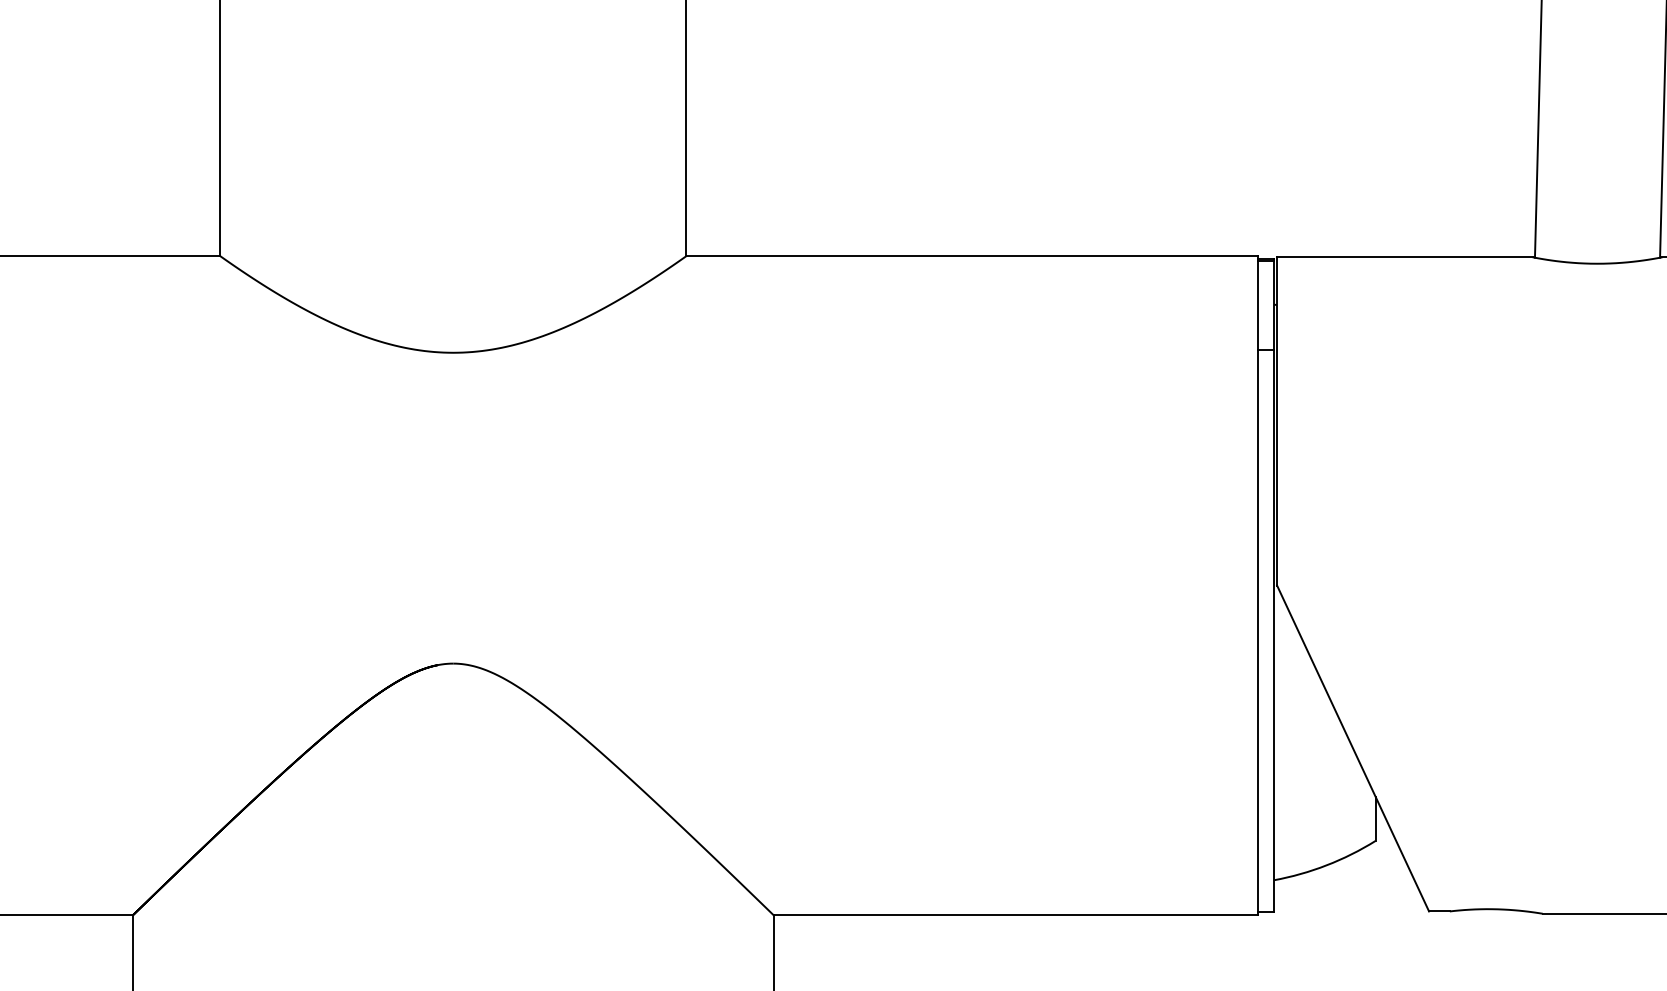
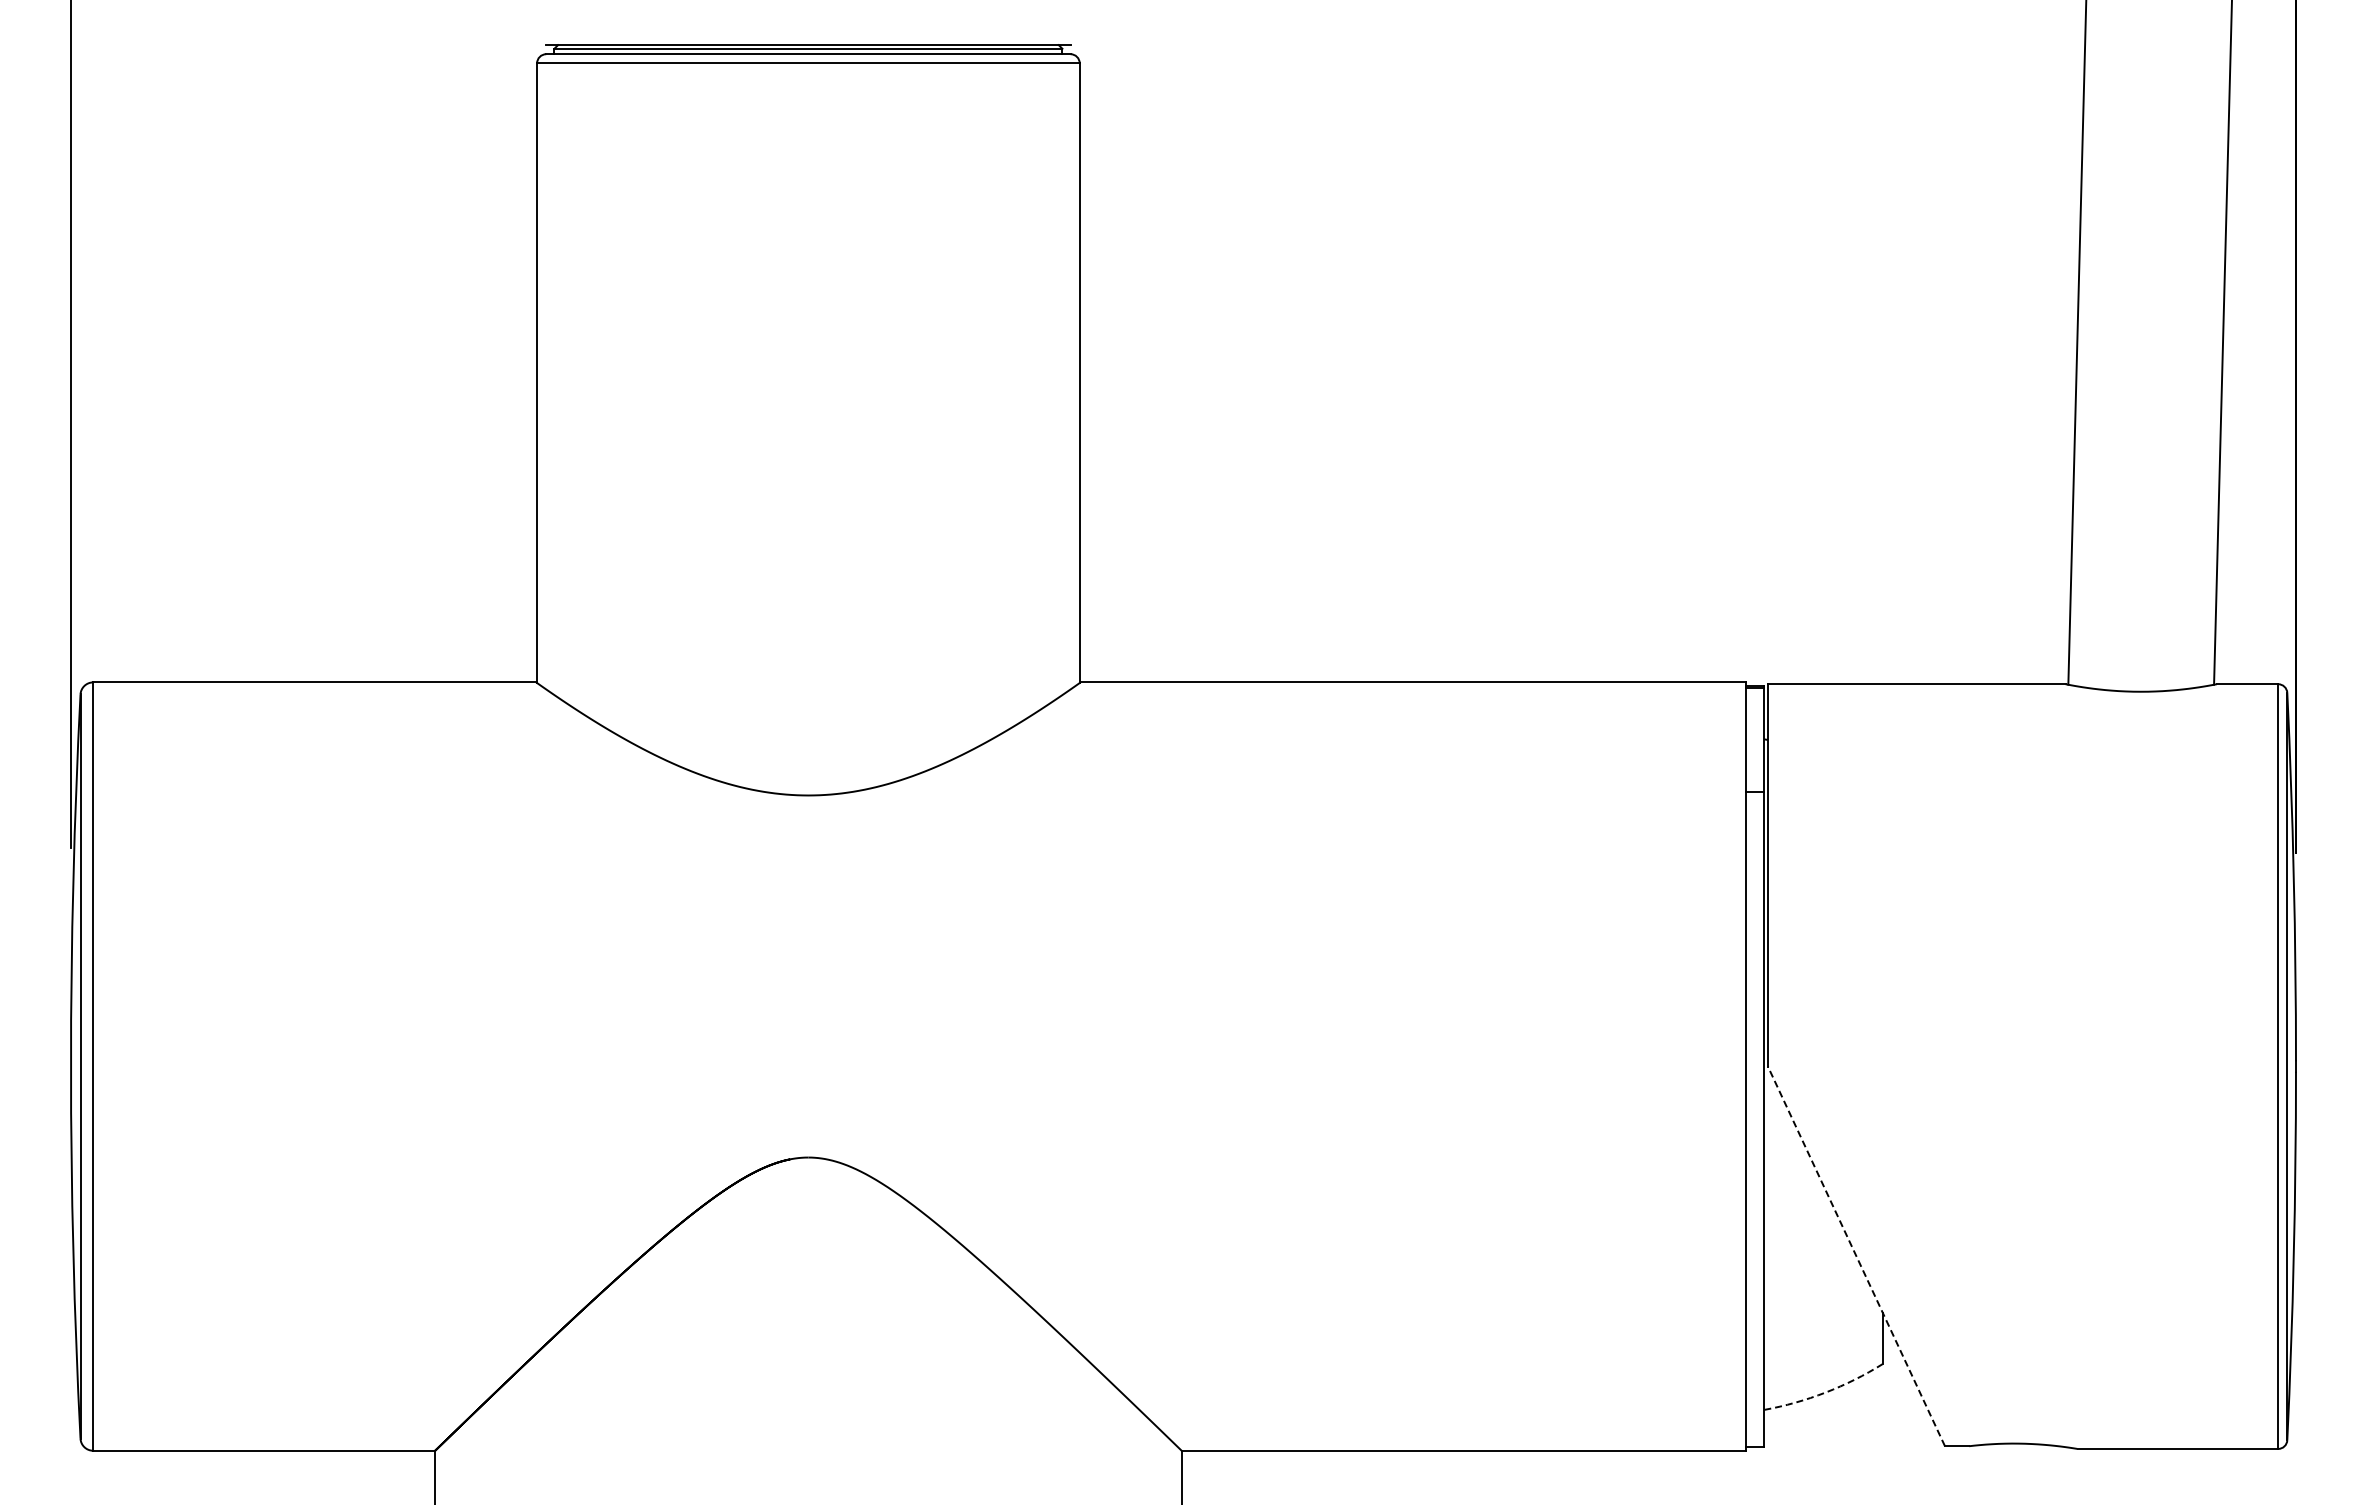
line: (1353, 747) -> (1856, 1255), solid -> dashed
arc: (1326, 865) -> (1825, 1392), solid -> dashed

